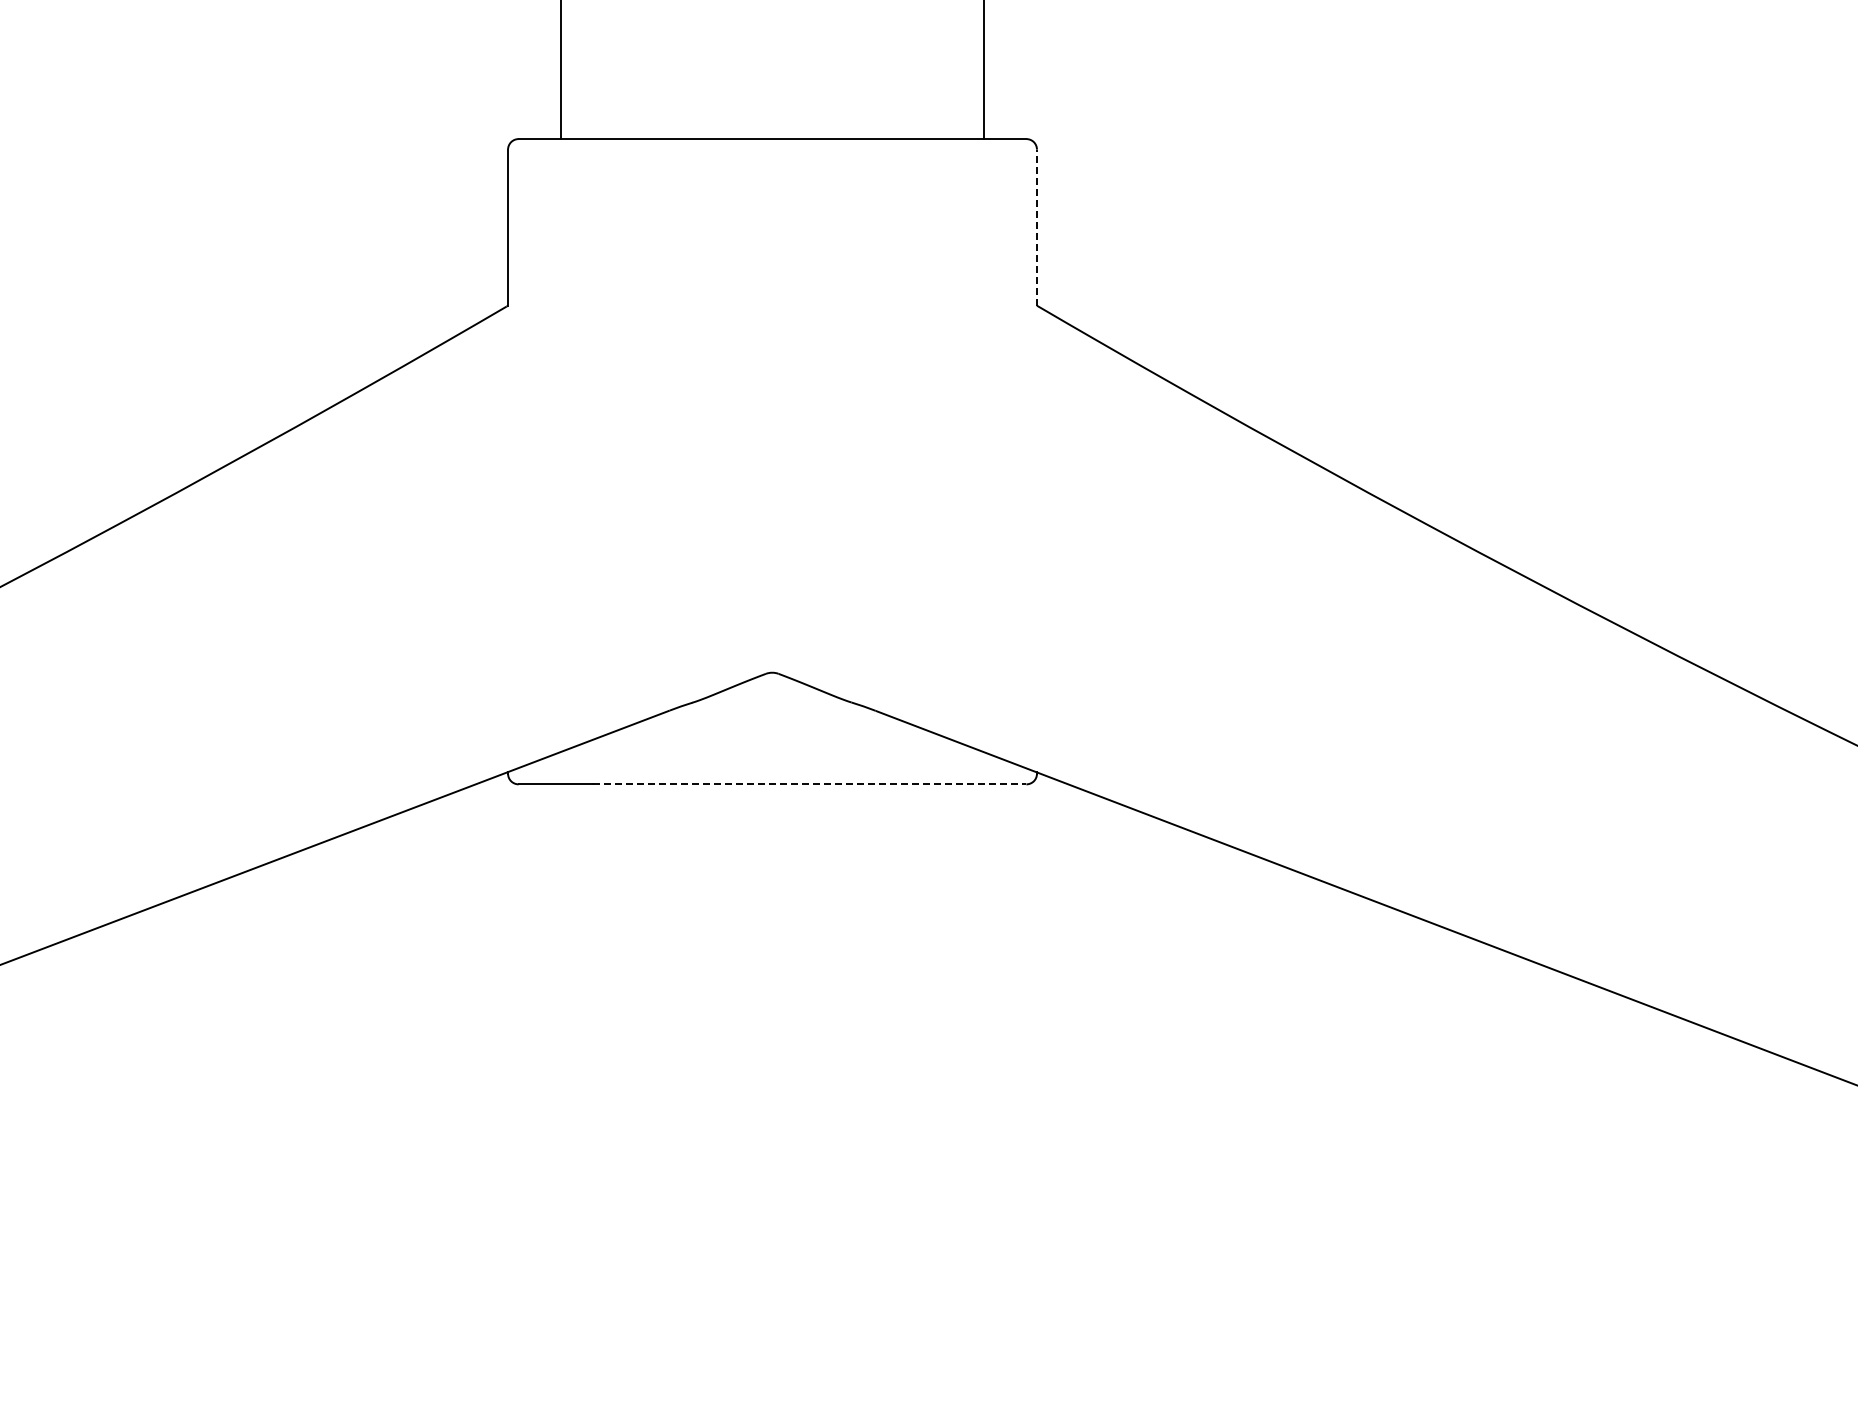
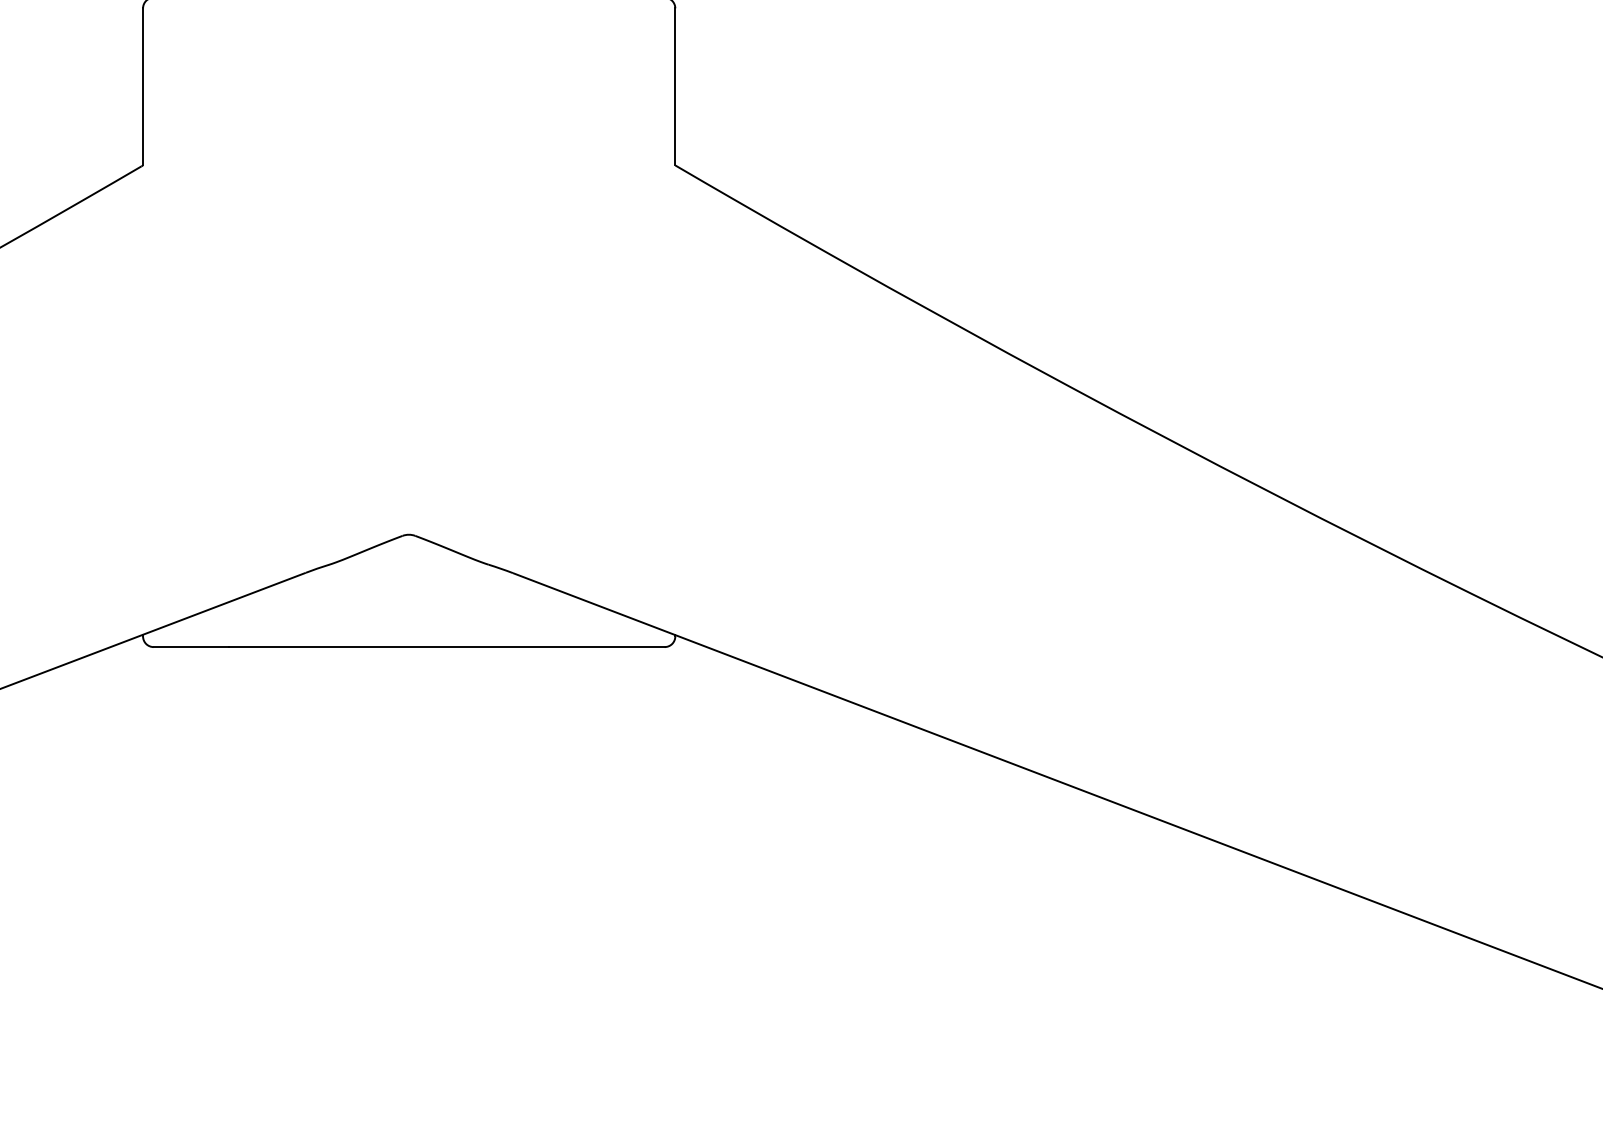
line: (1036, 227) -> (674, 86), dashed -> solid
line: (809, 784) -> (446, 647), dashed -> solid

